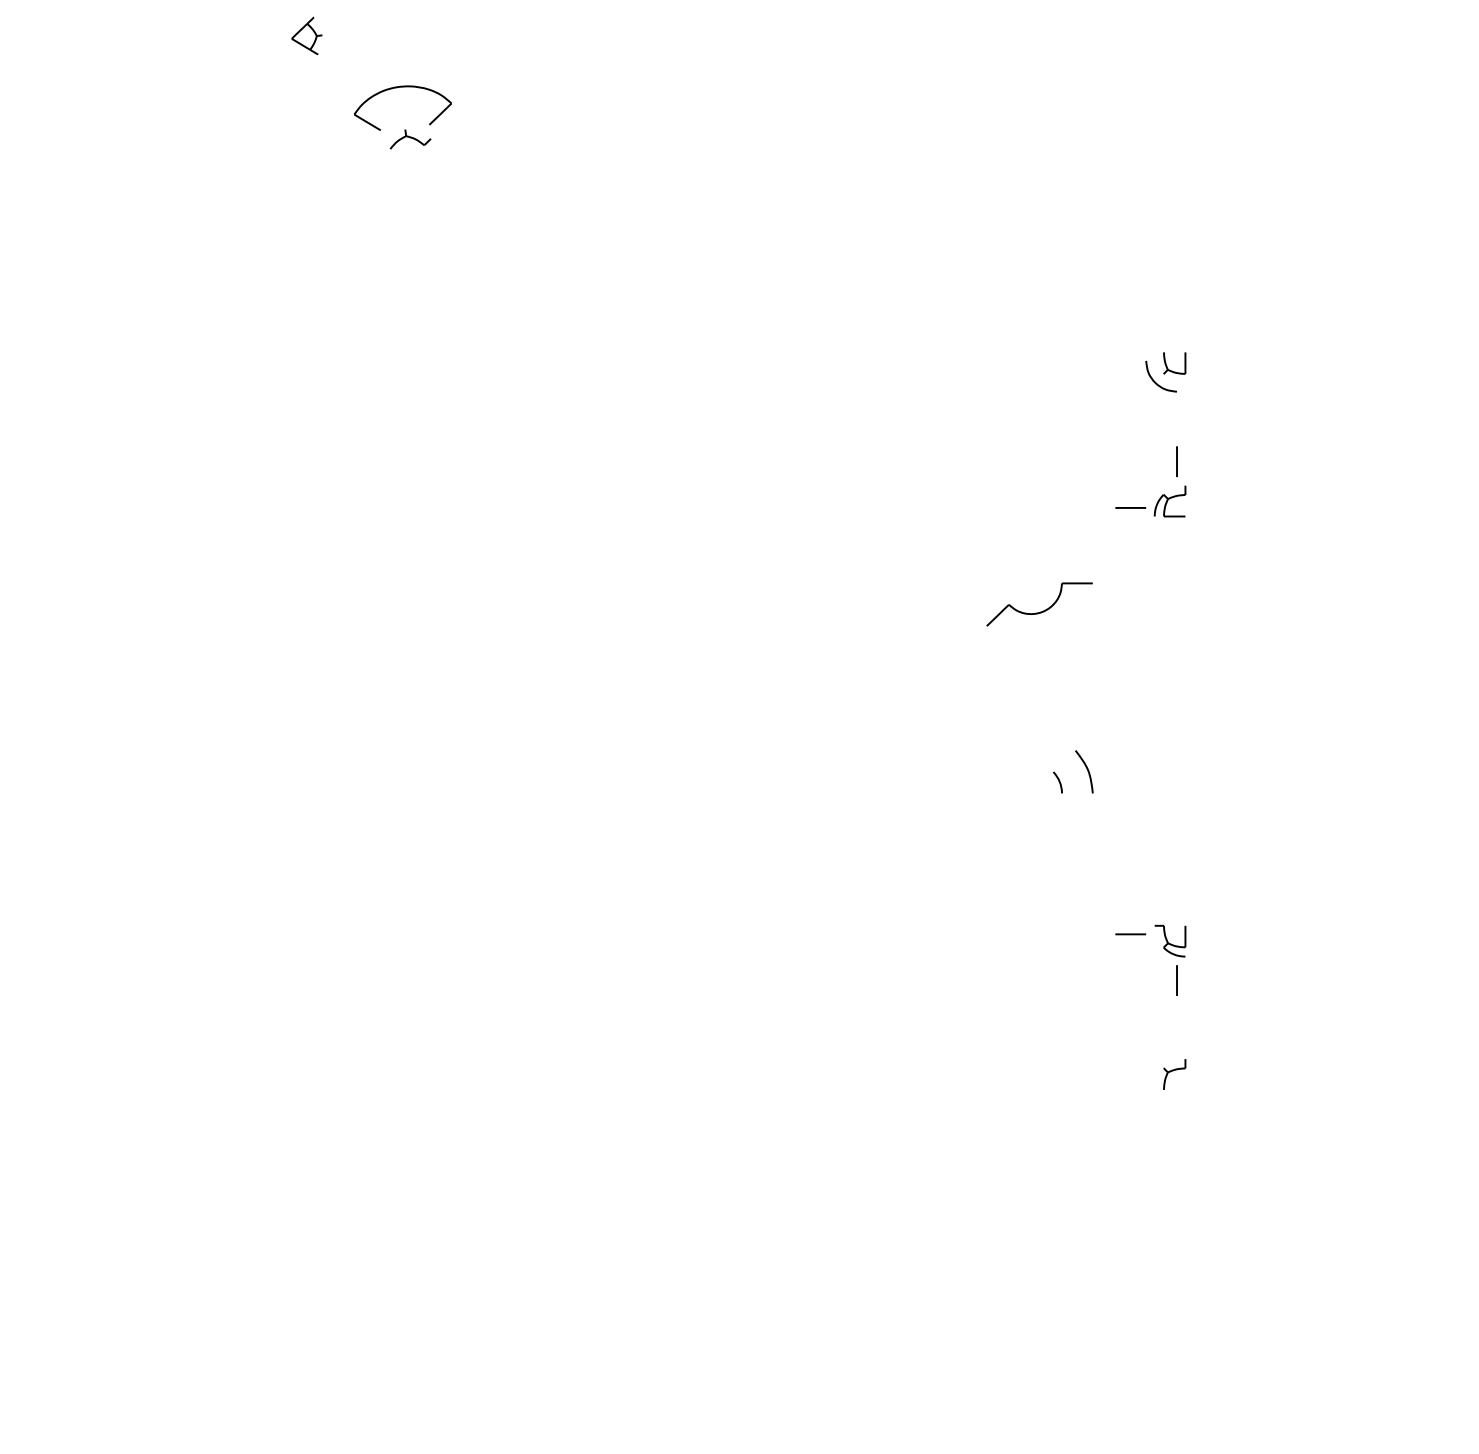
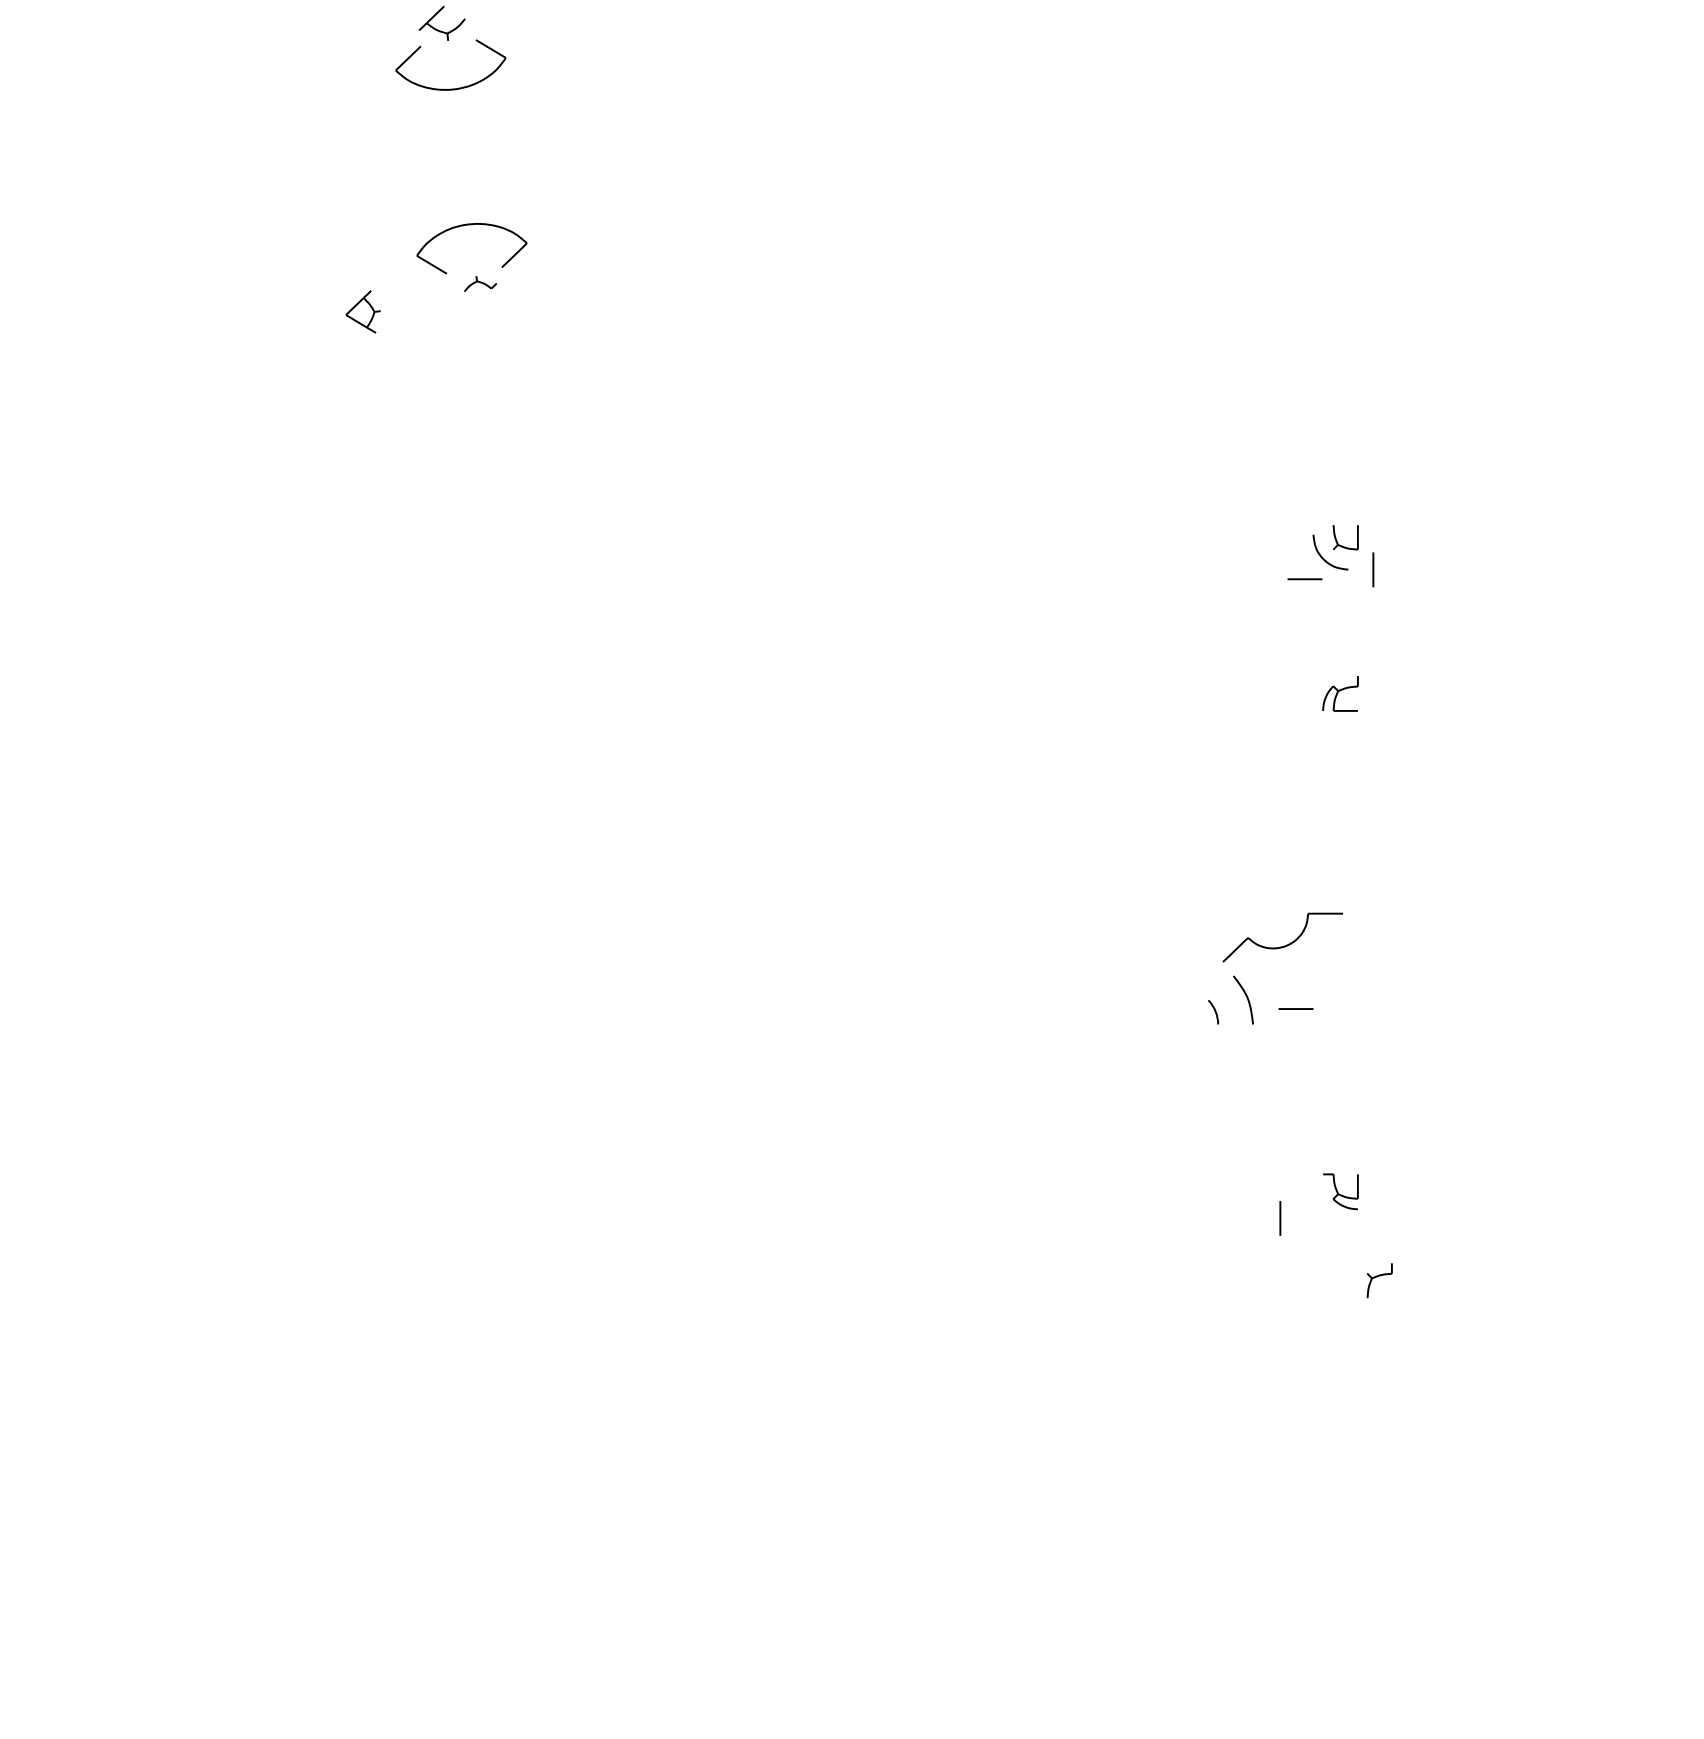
part: (306, 35) -> (362, 311), moved
part: (410, 138) -> (480, 283), size x0.7
line: (1177, 461) -> (1373, 569), moved
line: (1130, 508) -> (1304, 579), moved
part: (1042, 610) -> (1286, 944), moved
line: (1130, 933) -> (1295, 1008), moved
line: (1177, 980) -> (1280, 1218), moved
part: (1174, 1074) -> (1379, 1280), moved

